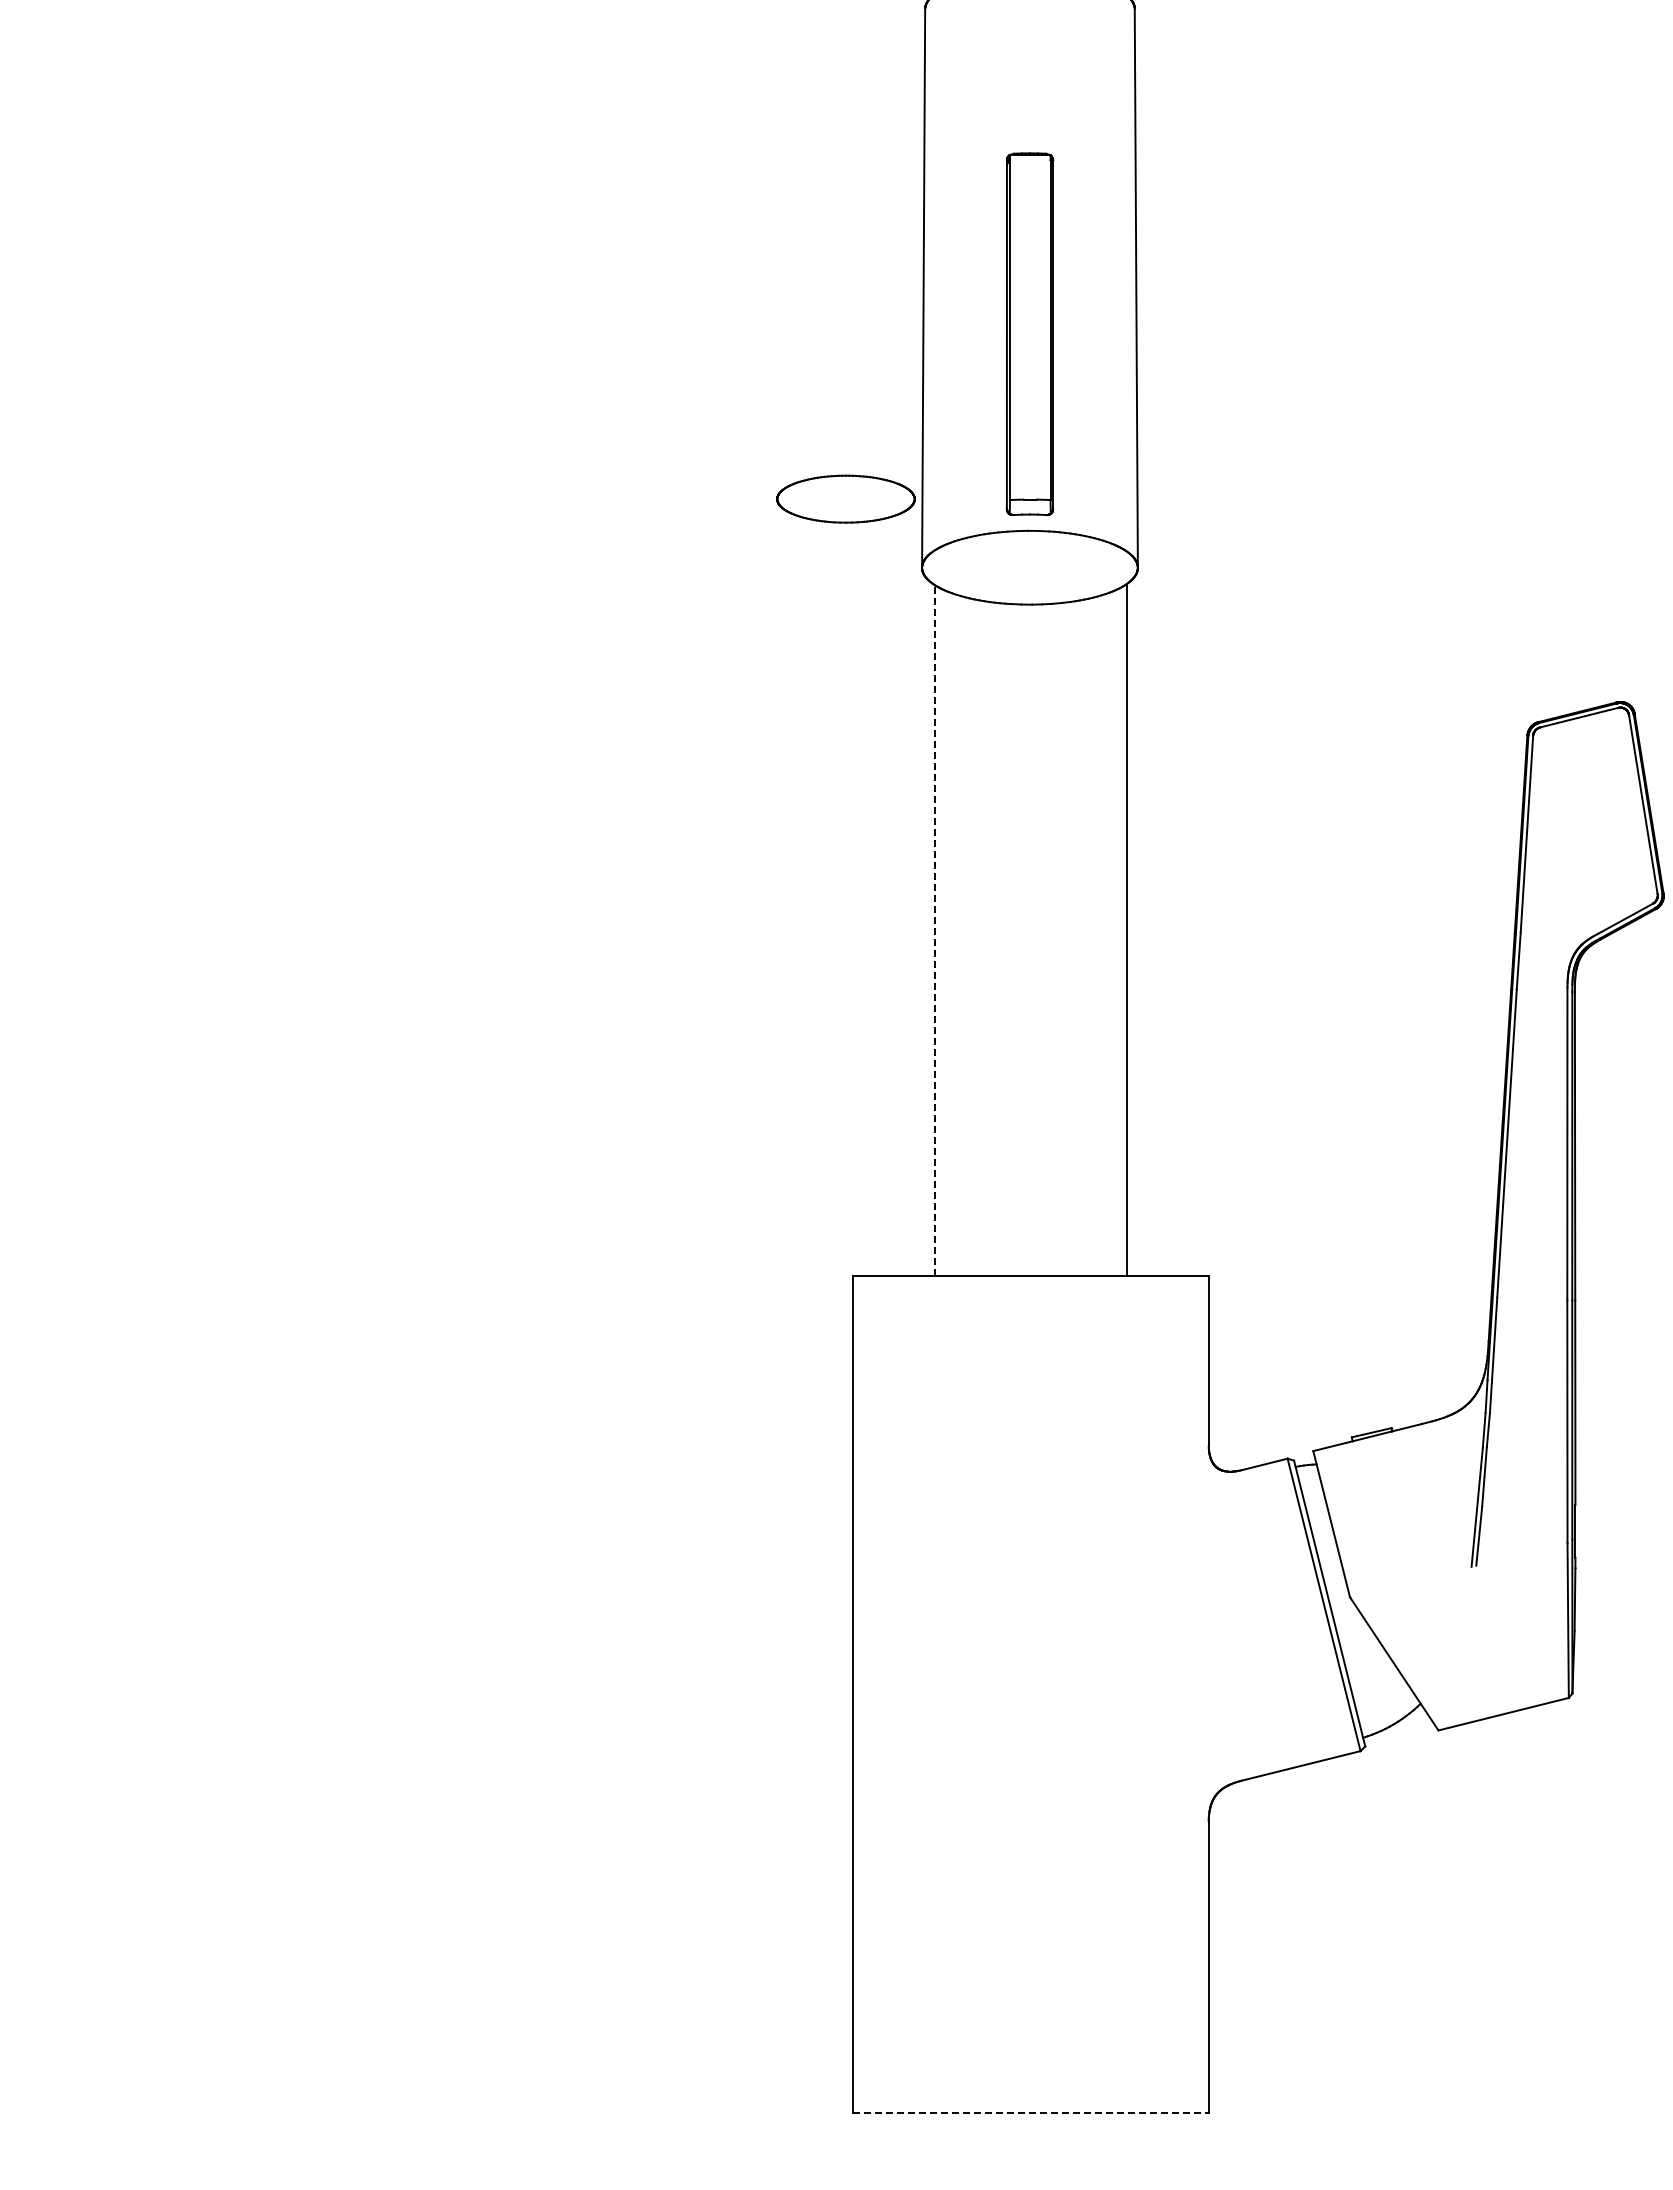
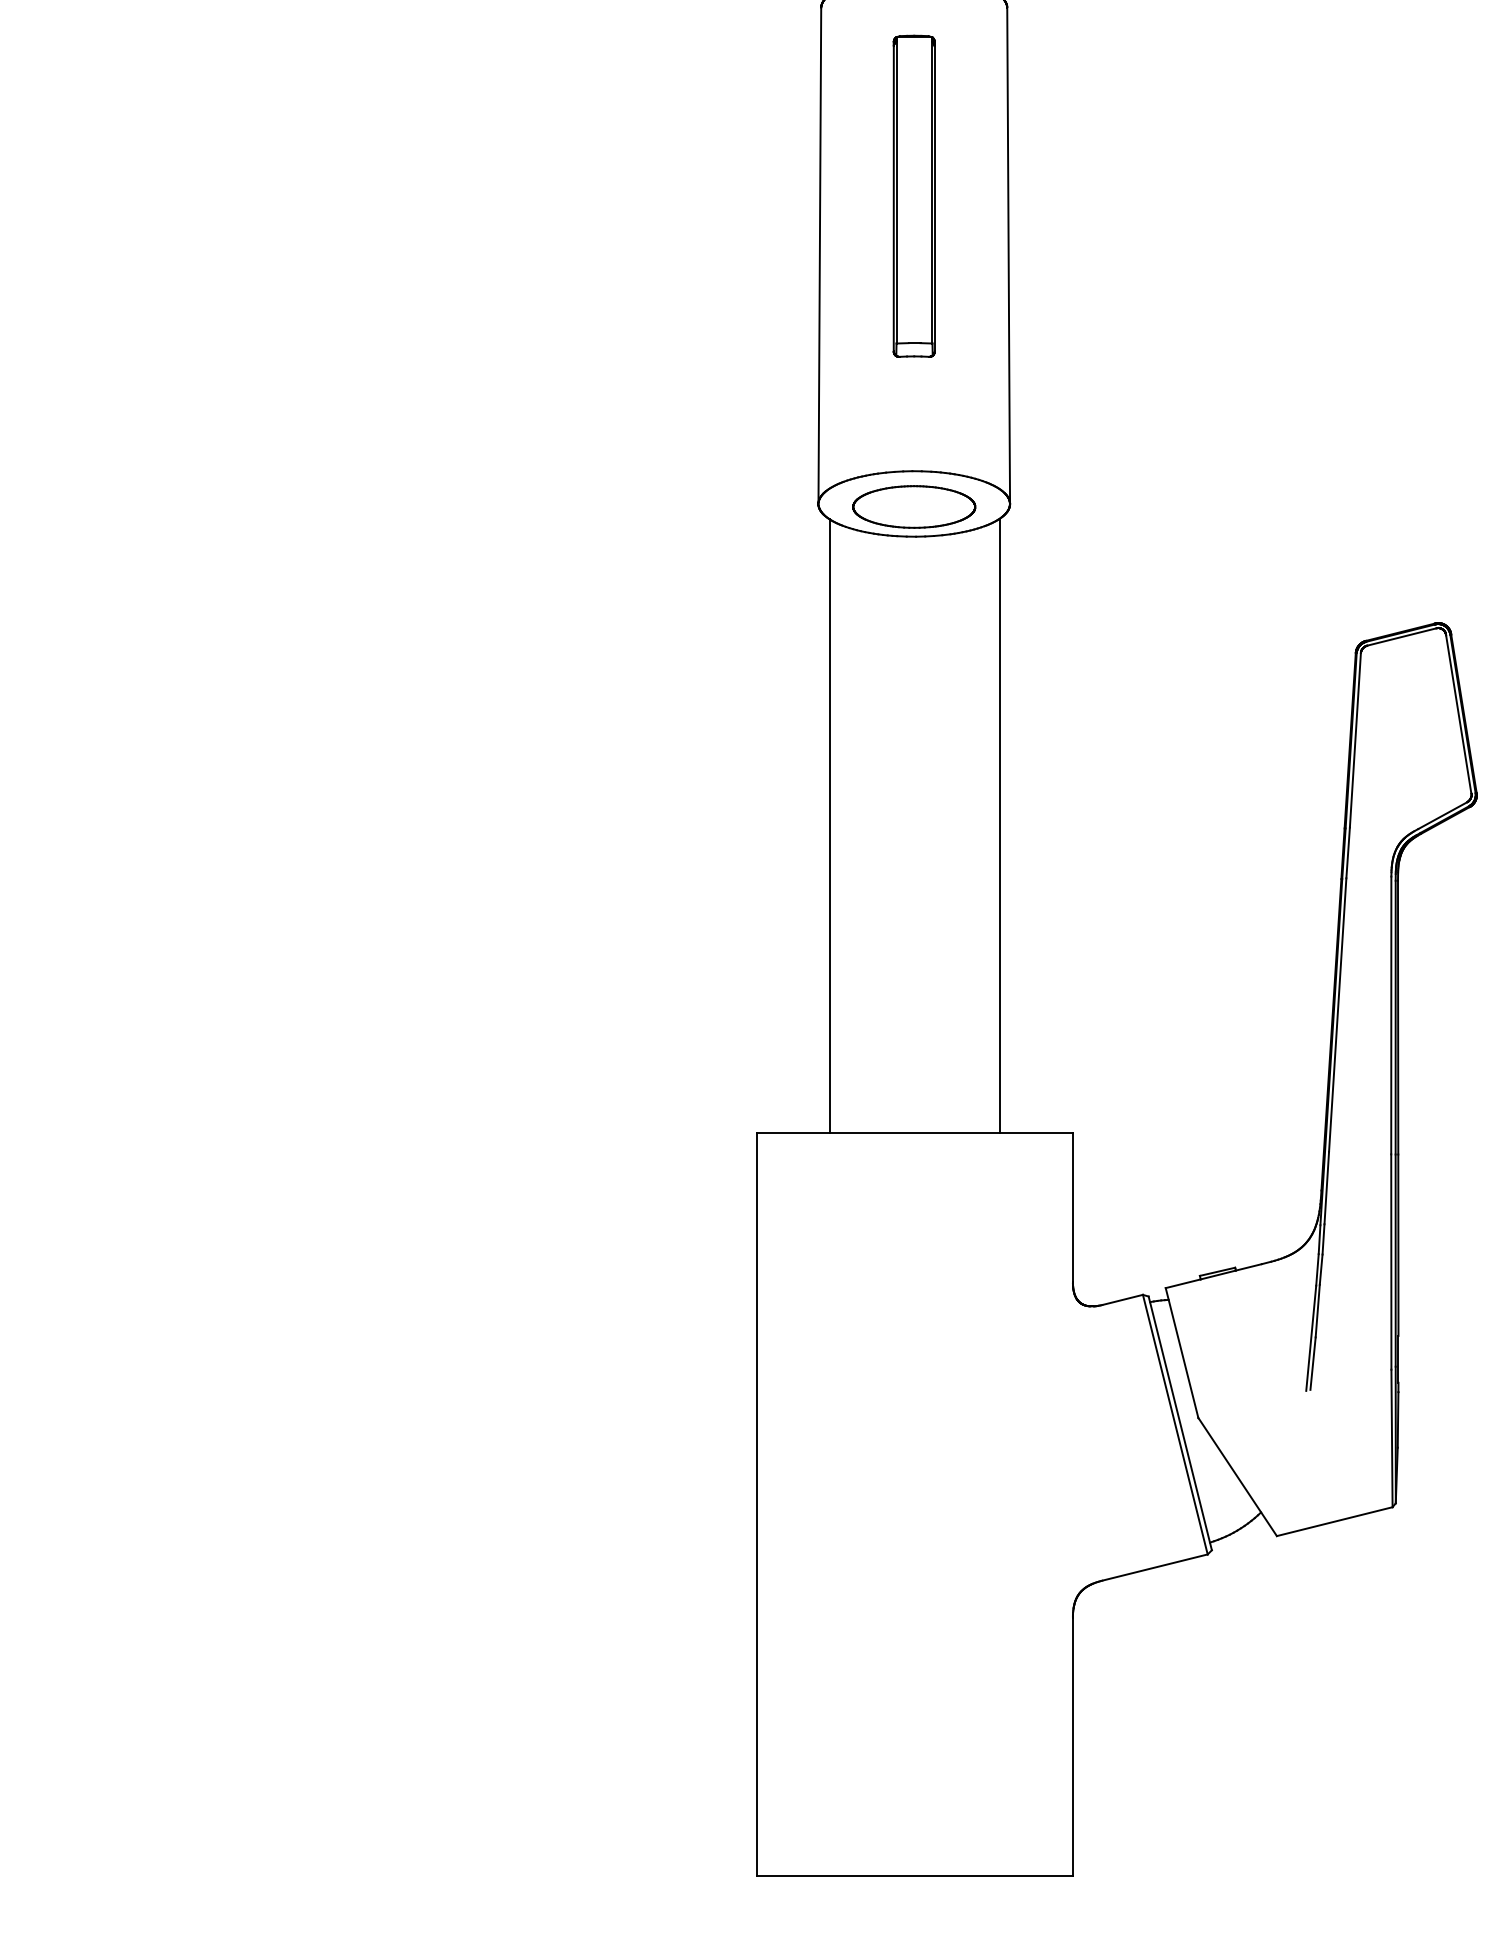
part: (1029, 334) -> (913, 196), moved
part: (845, 498) -> (913, 506), moved
line: (934, 930) -> (829, 825), dashed -> solid
line: (1031, 2112) -> (915, 1875), dashed -> solid

